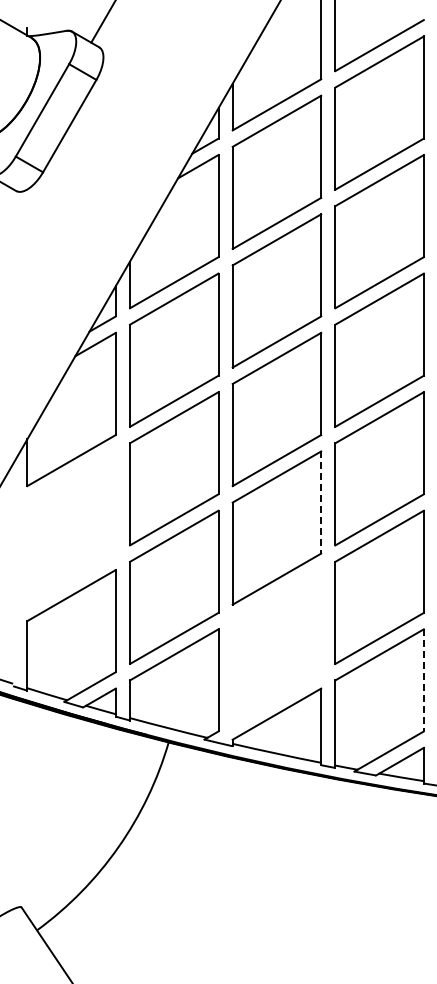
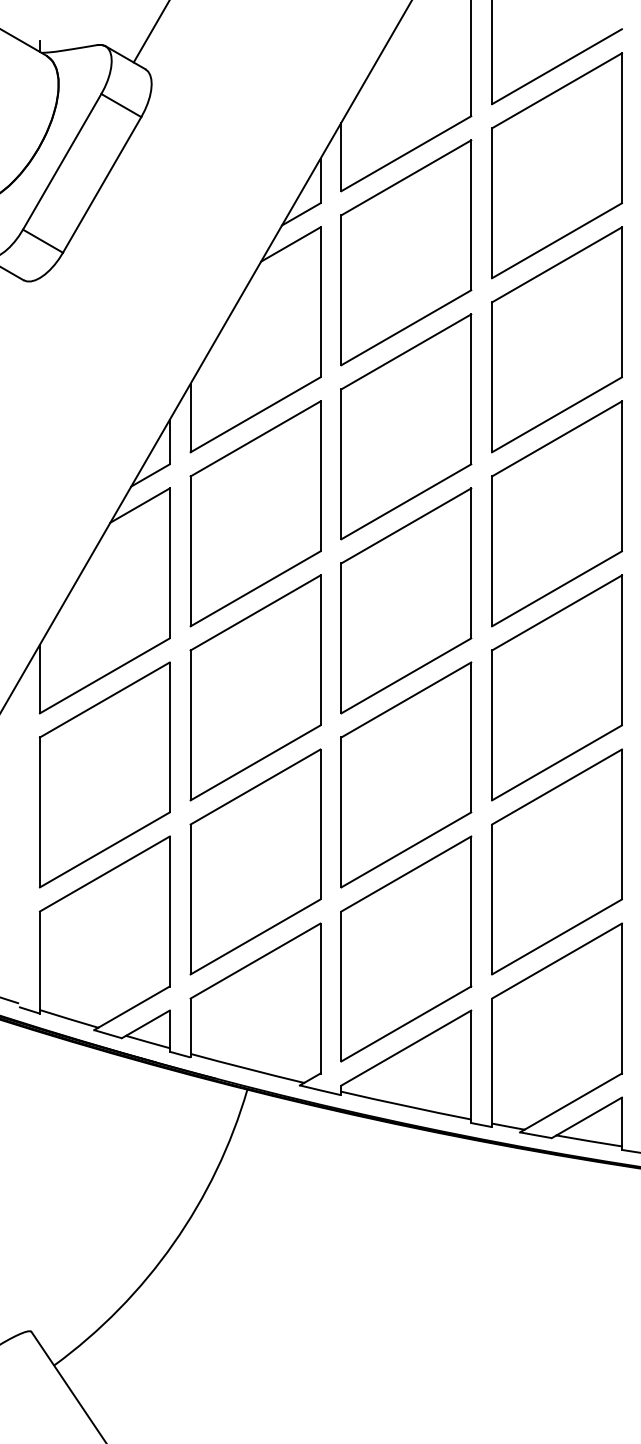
line: (321, 503) -> (471, 738), dashed -> solid
part: (71, 527) -> (104, 774), added
part: (276, 646) -> (405, 948), added
line: (423, 680) -> (621, 998), dashed -> solid

